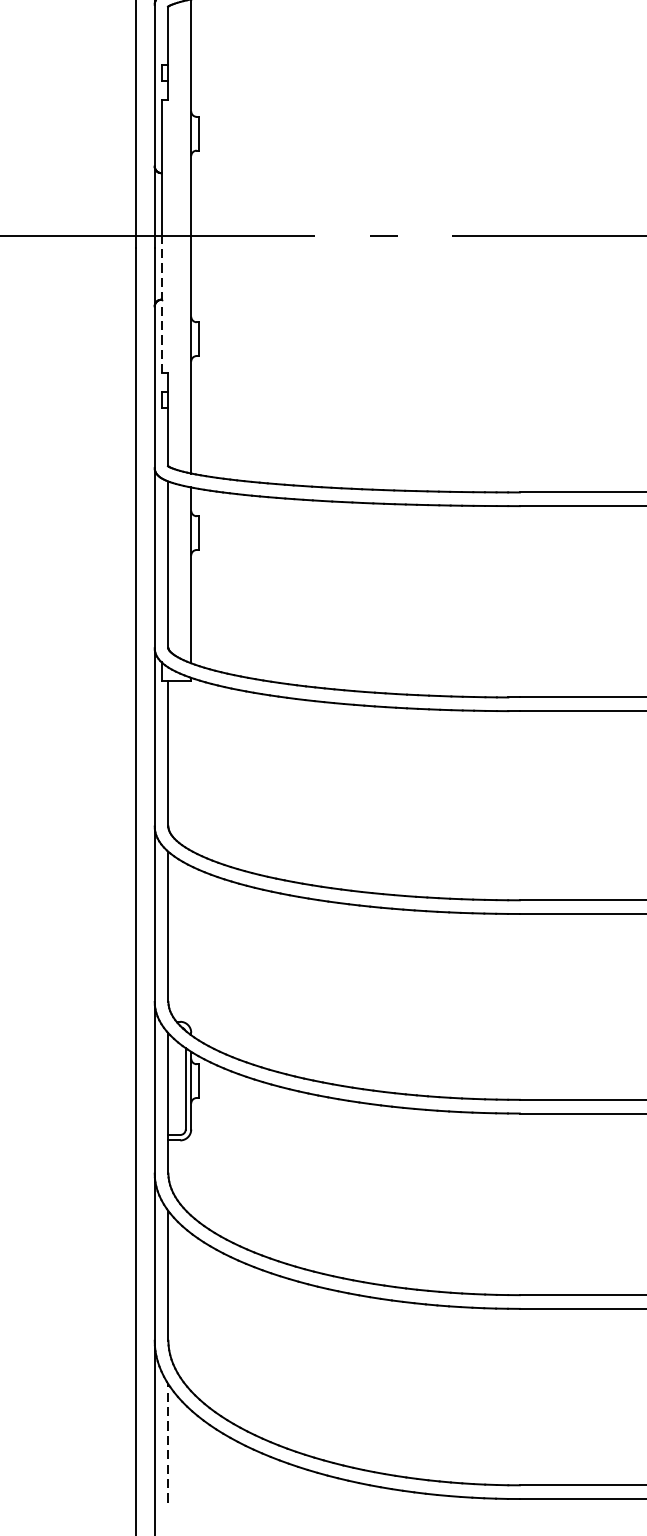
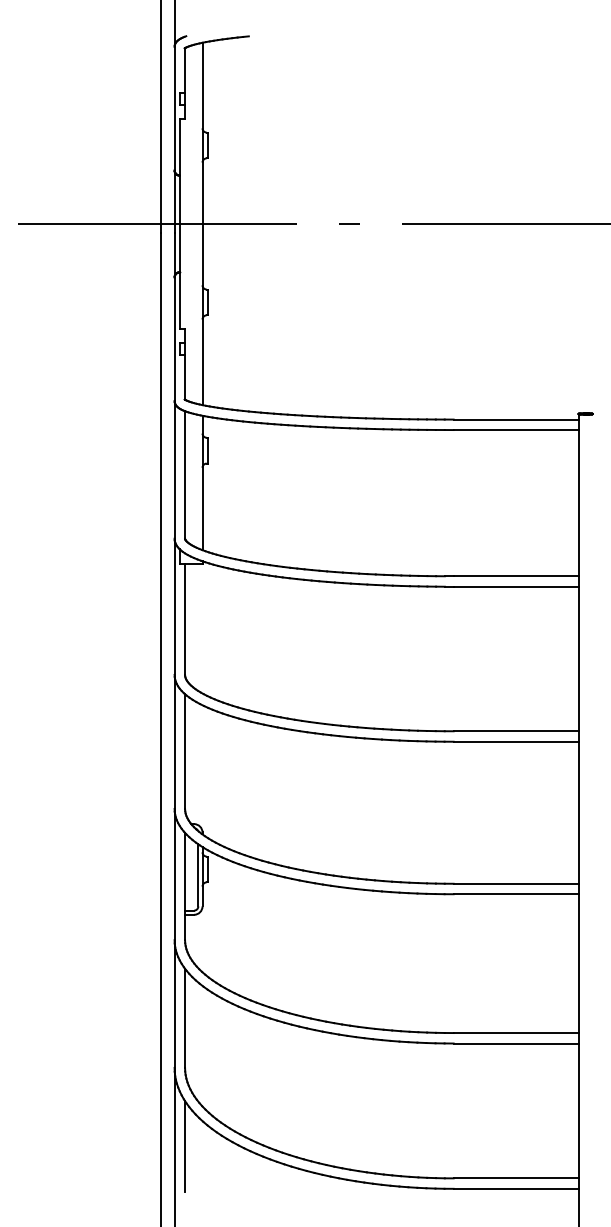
line: (161, 303) -> (179, 275), dashed -> solid
line: (168, 1442) -> (185, 1145), dashed -> solid

